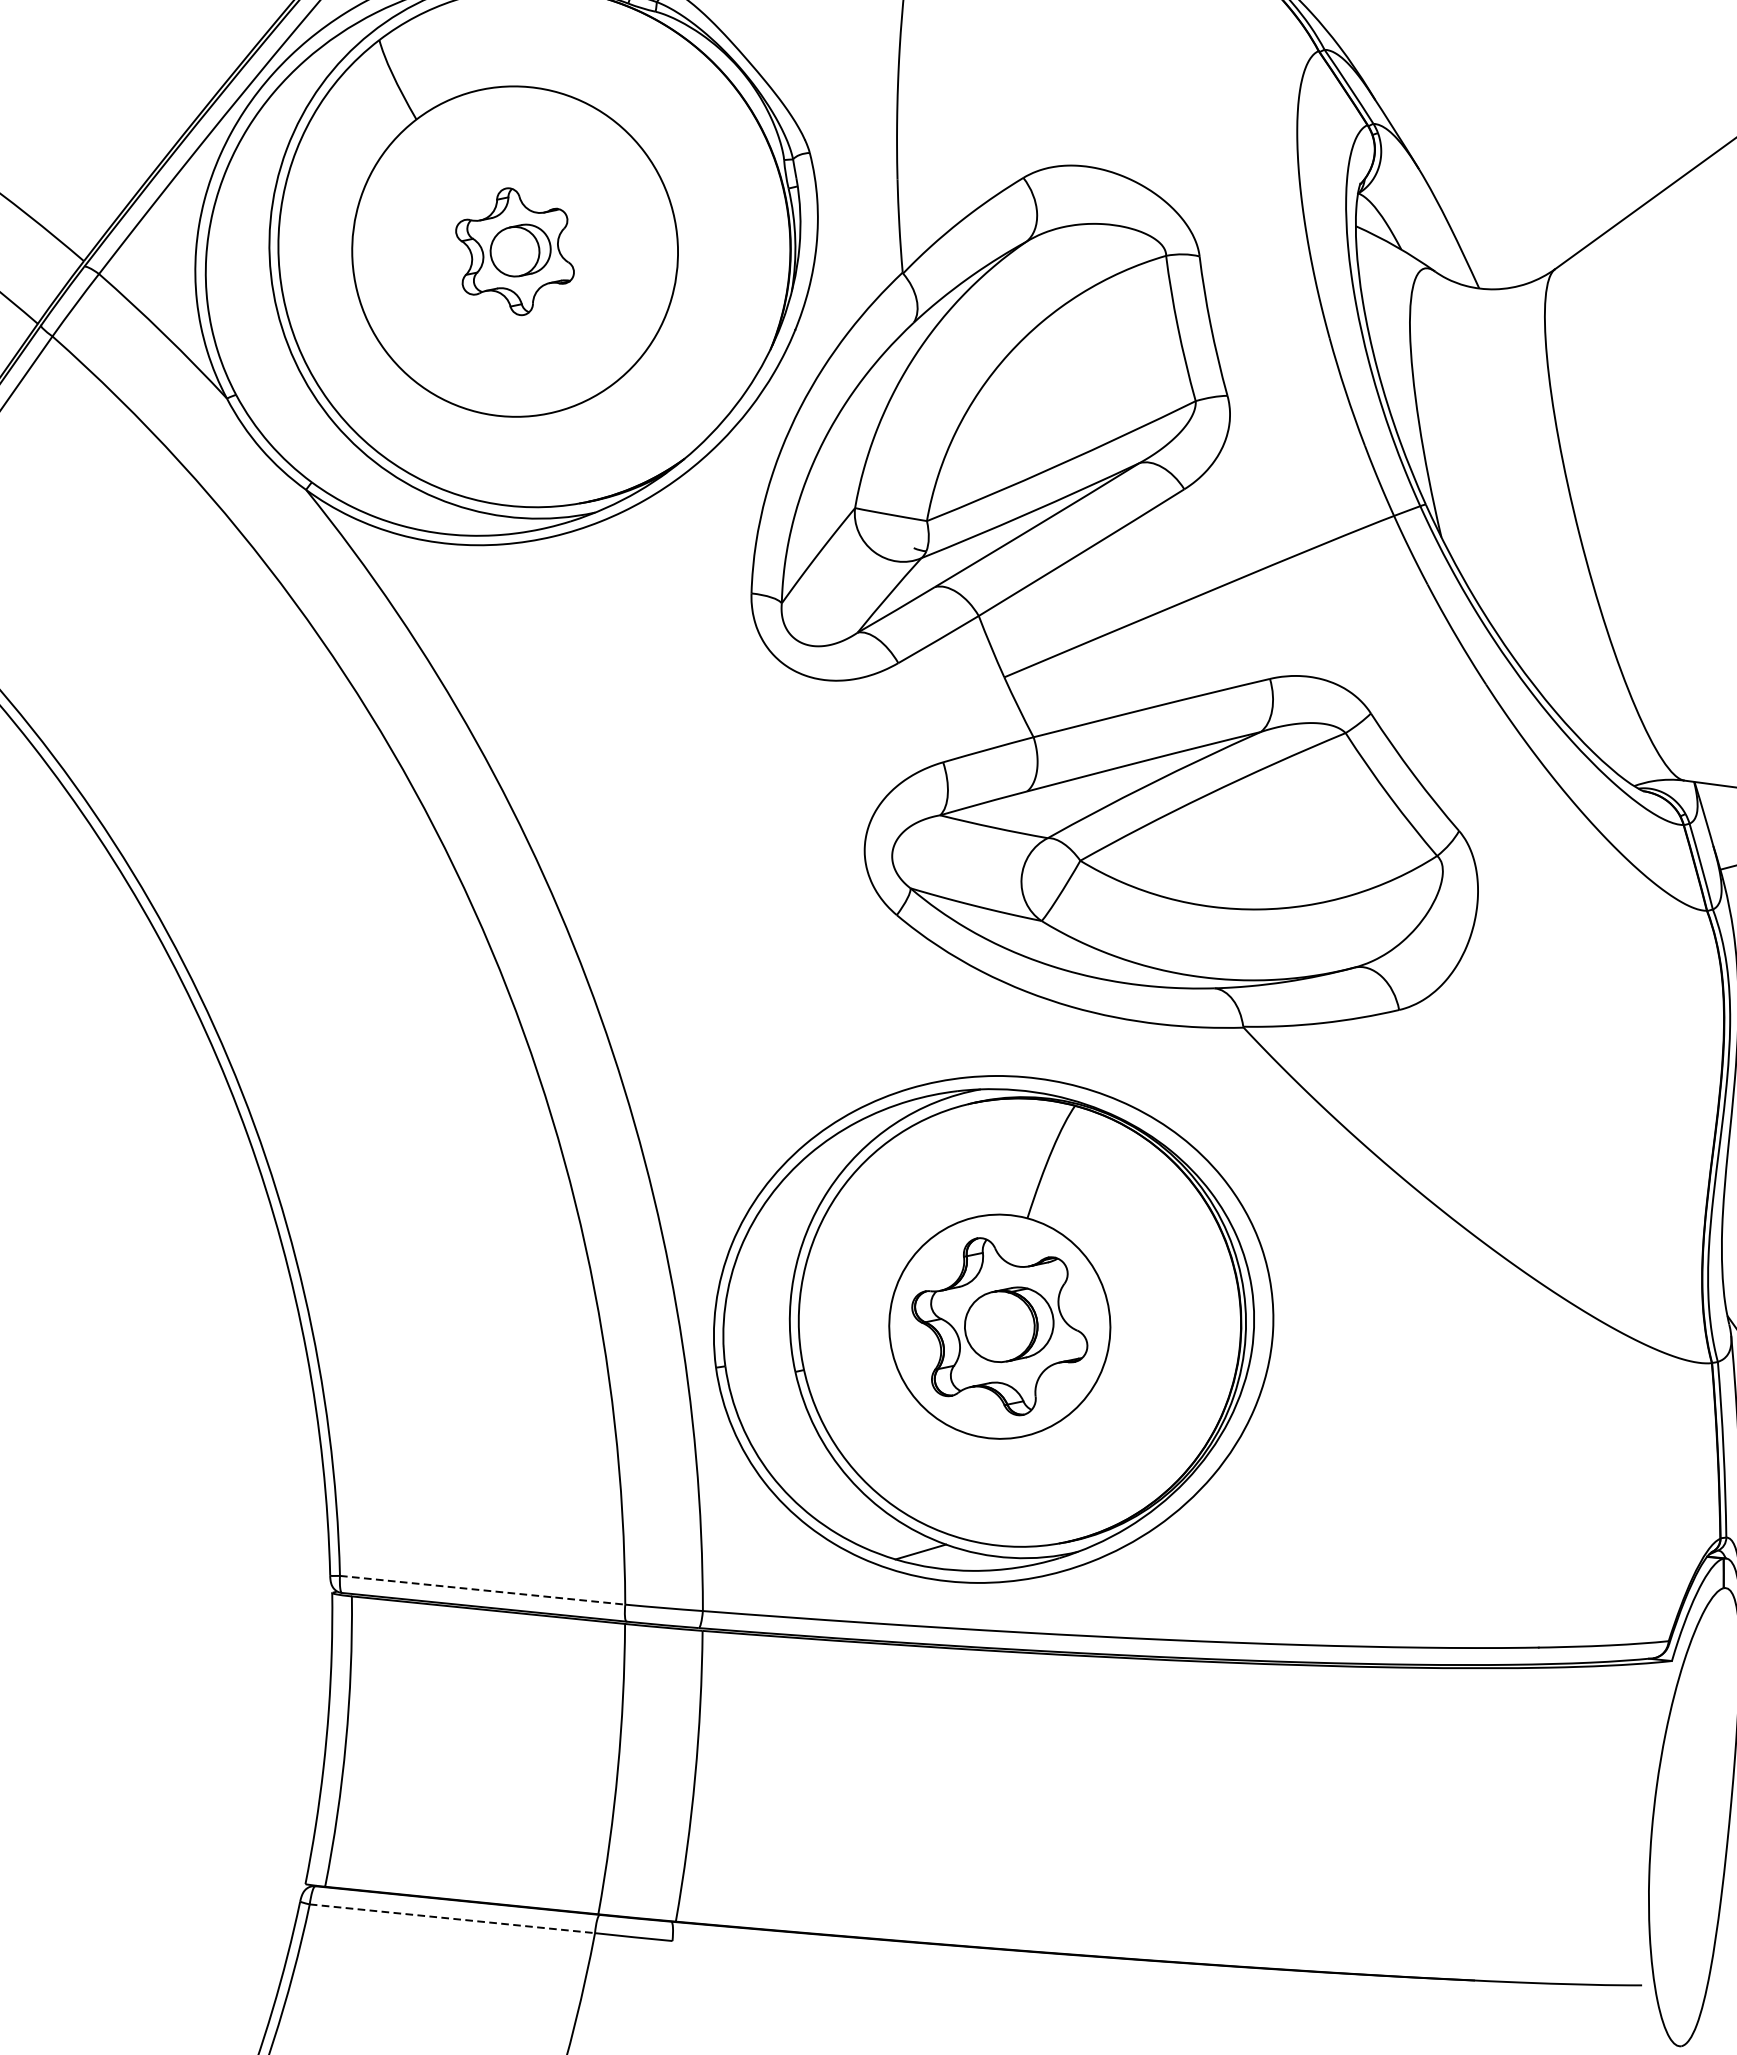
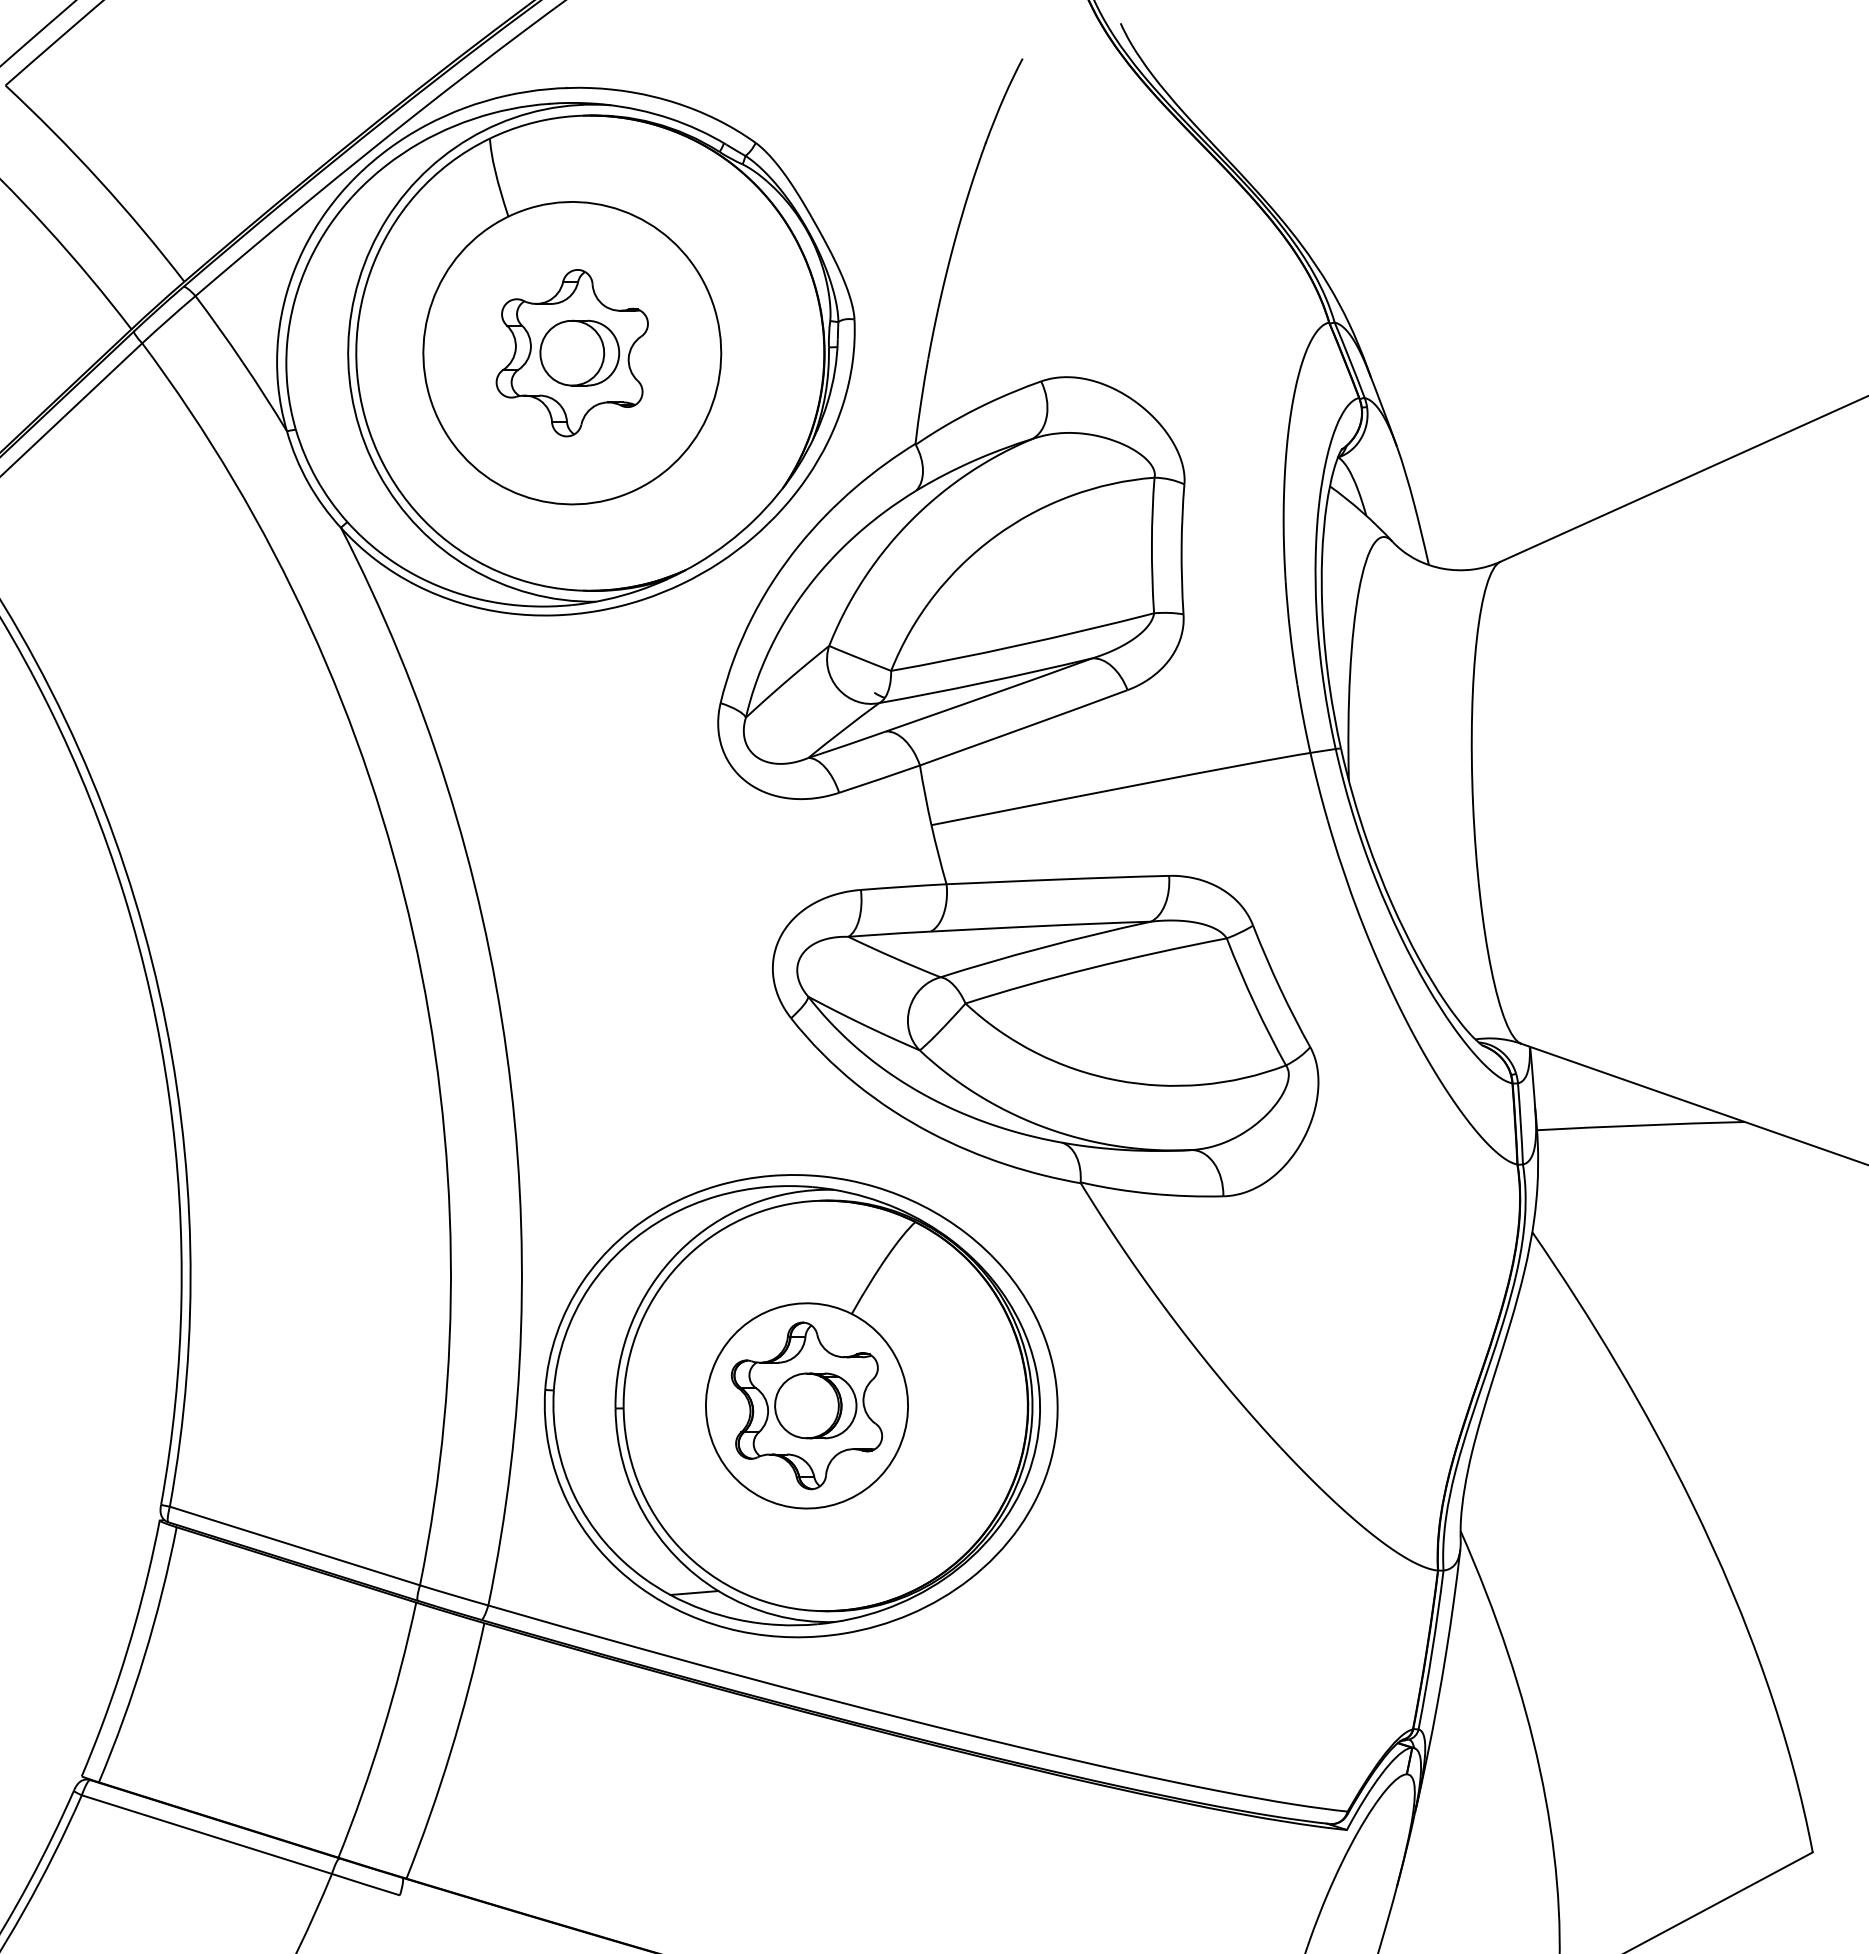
part: (514, 252) -> (571, 353), size x1.43
line: (483, 1590) -> (295, 1546), dashed -> solid
line: (452, 1918) -> (207, 1834), dashed -> solid

